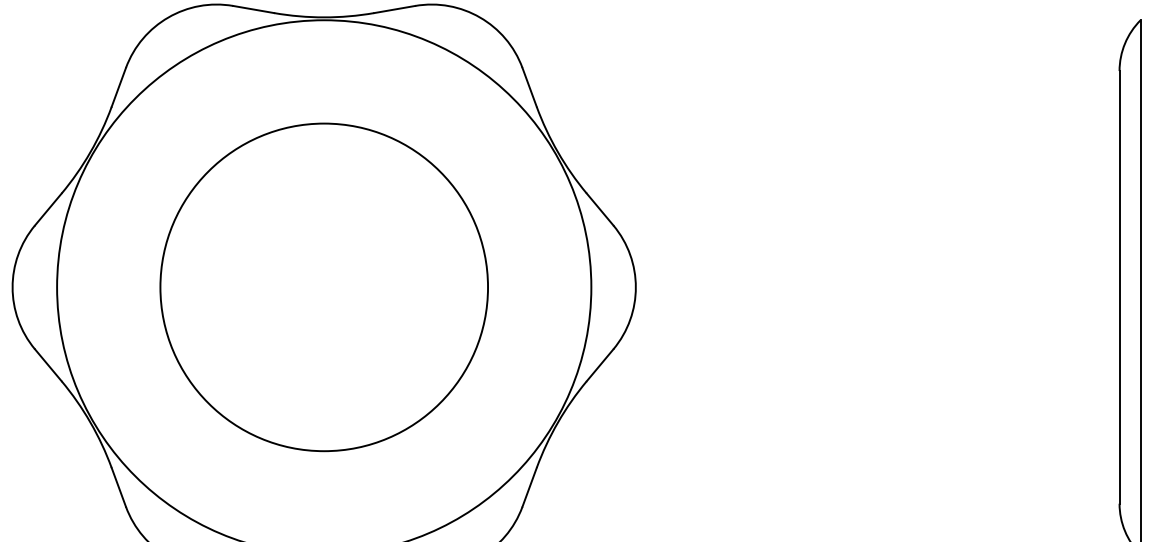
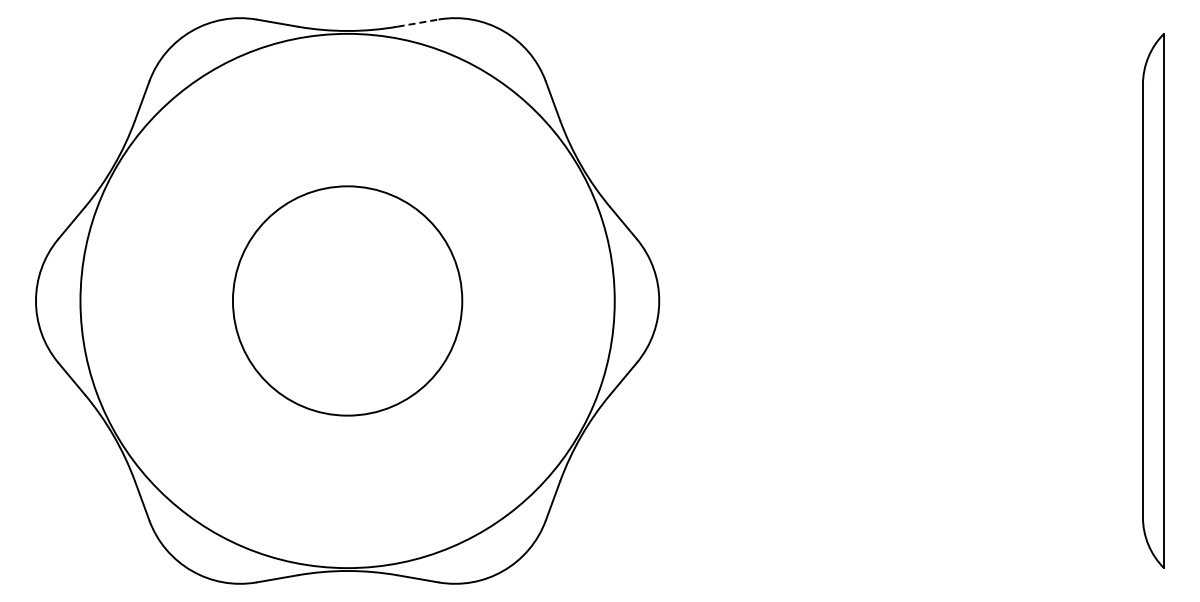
line: (395, 9) -> (418, 23), solid -> dashed
circle: (324, 286) -> (347, 300), size x0.7

